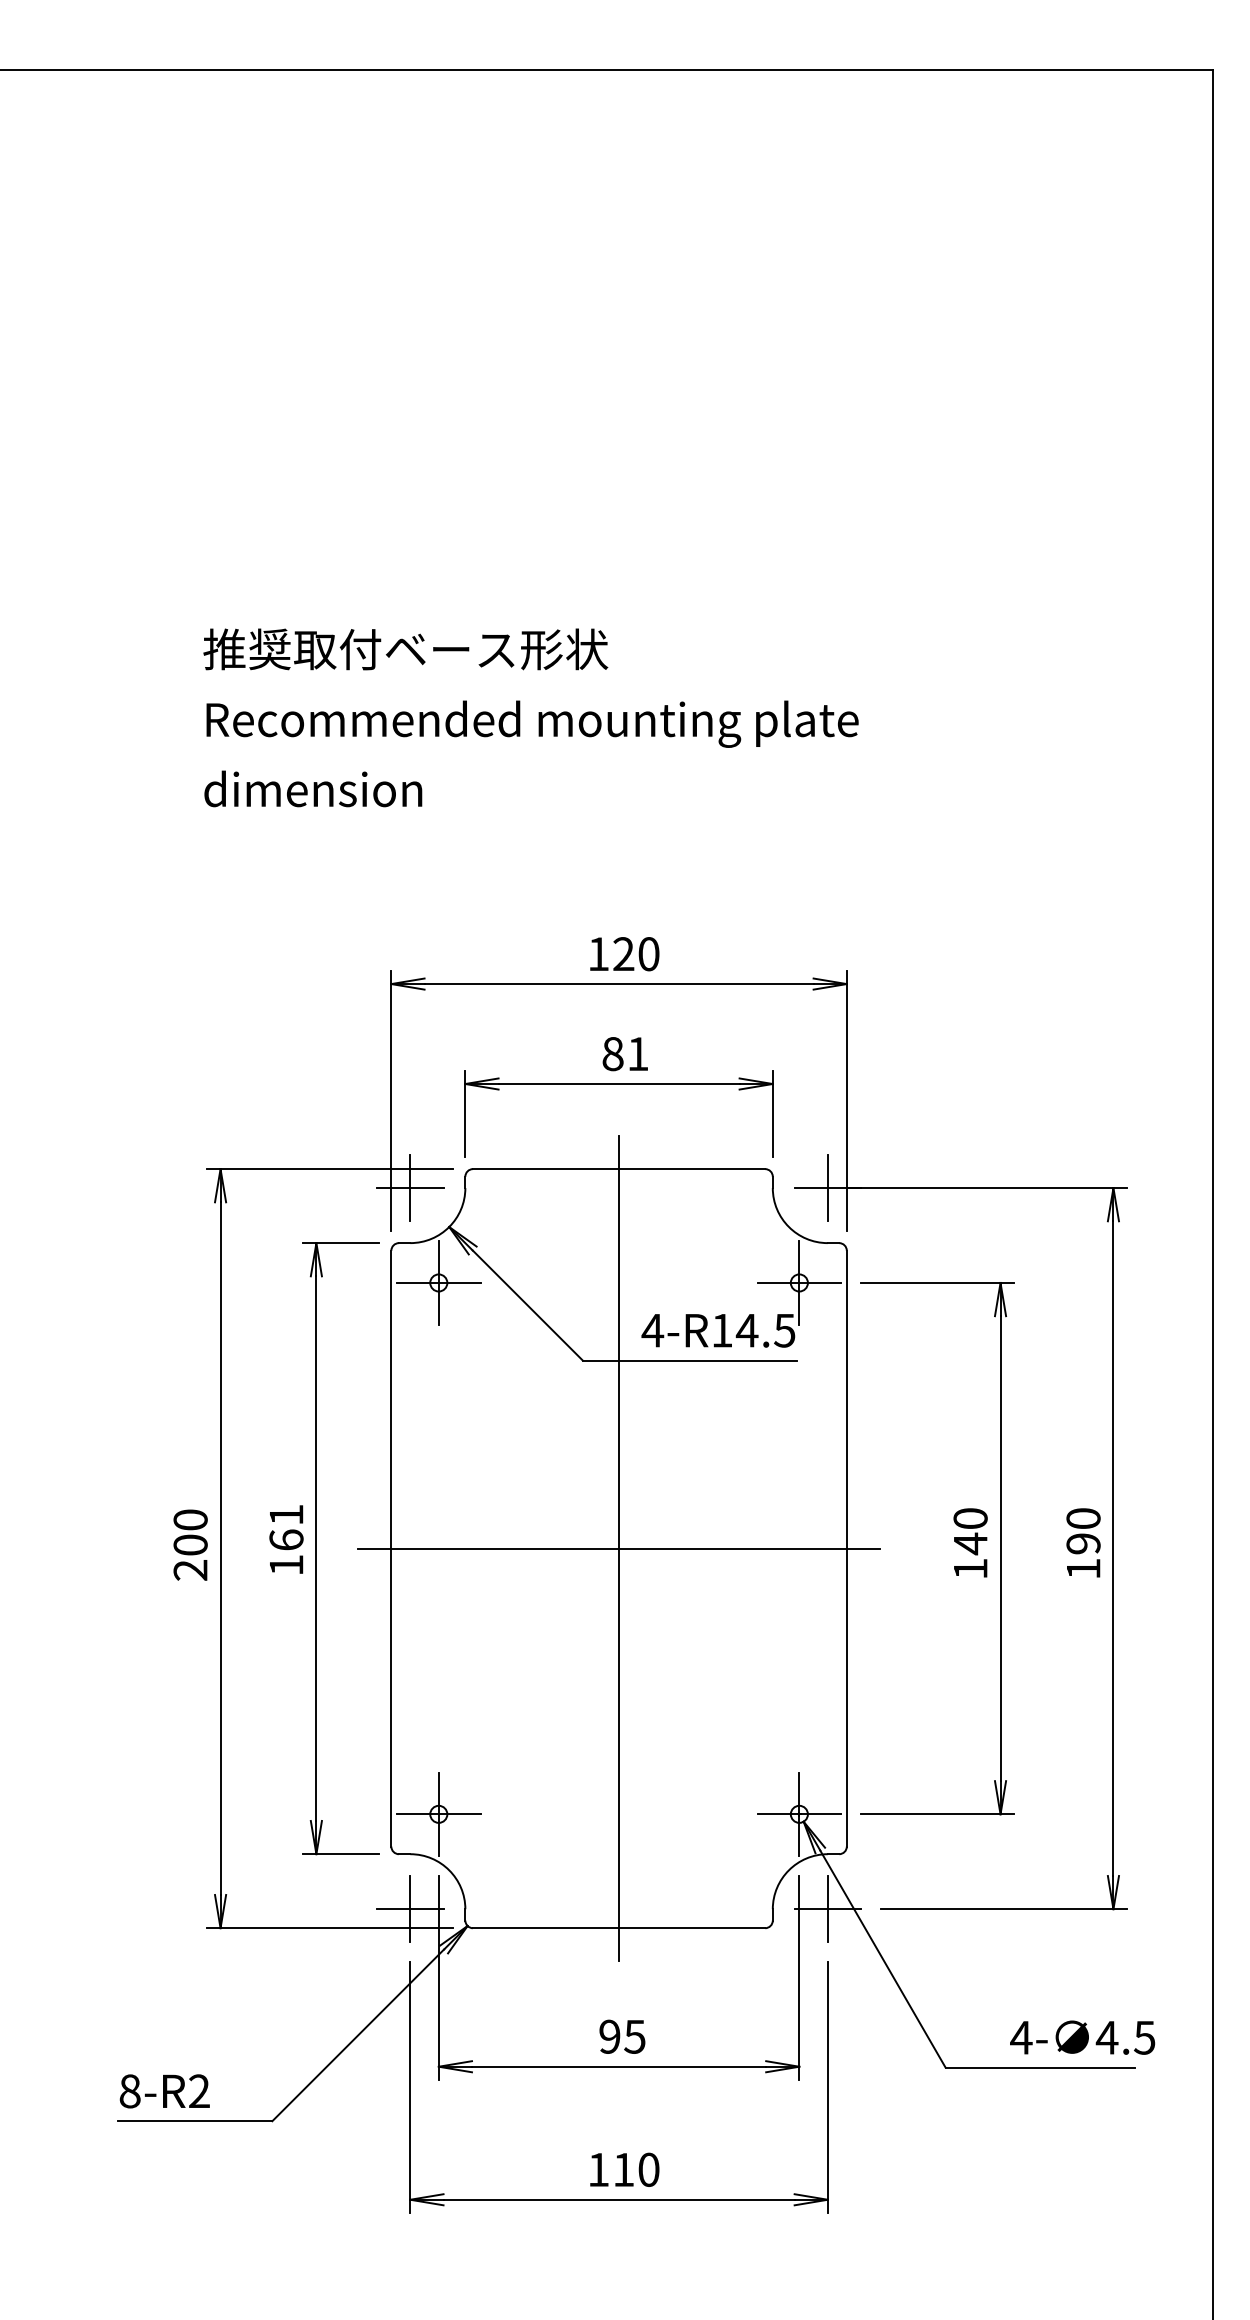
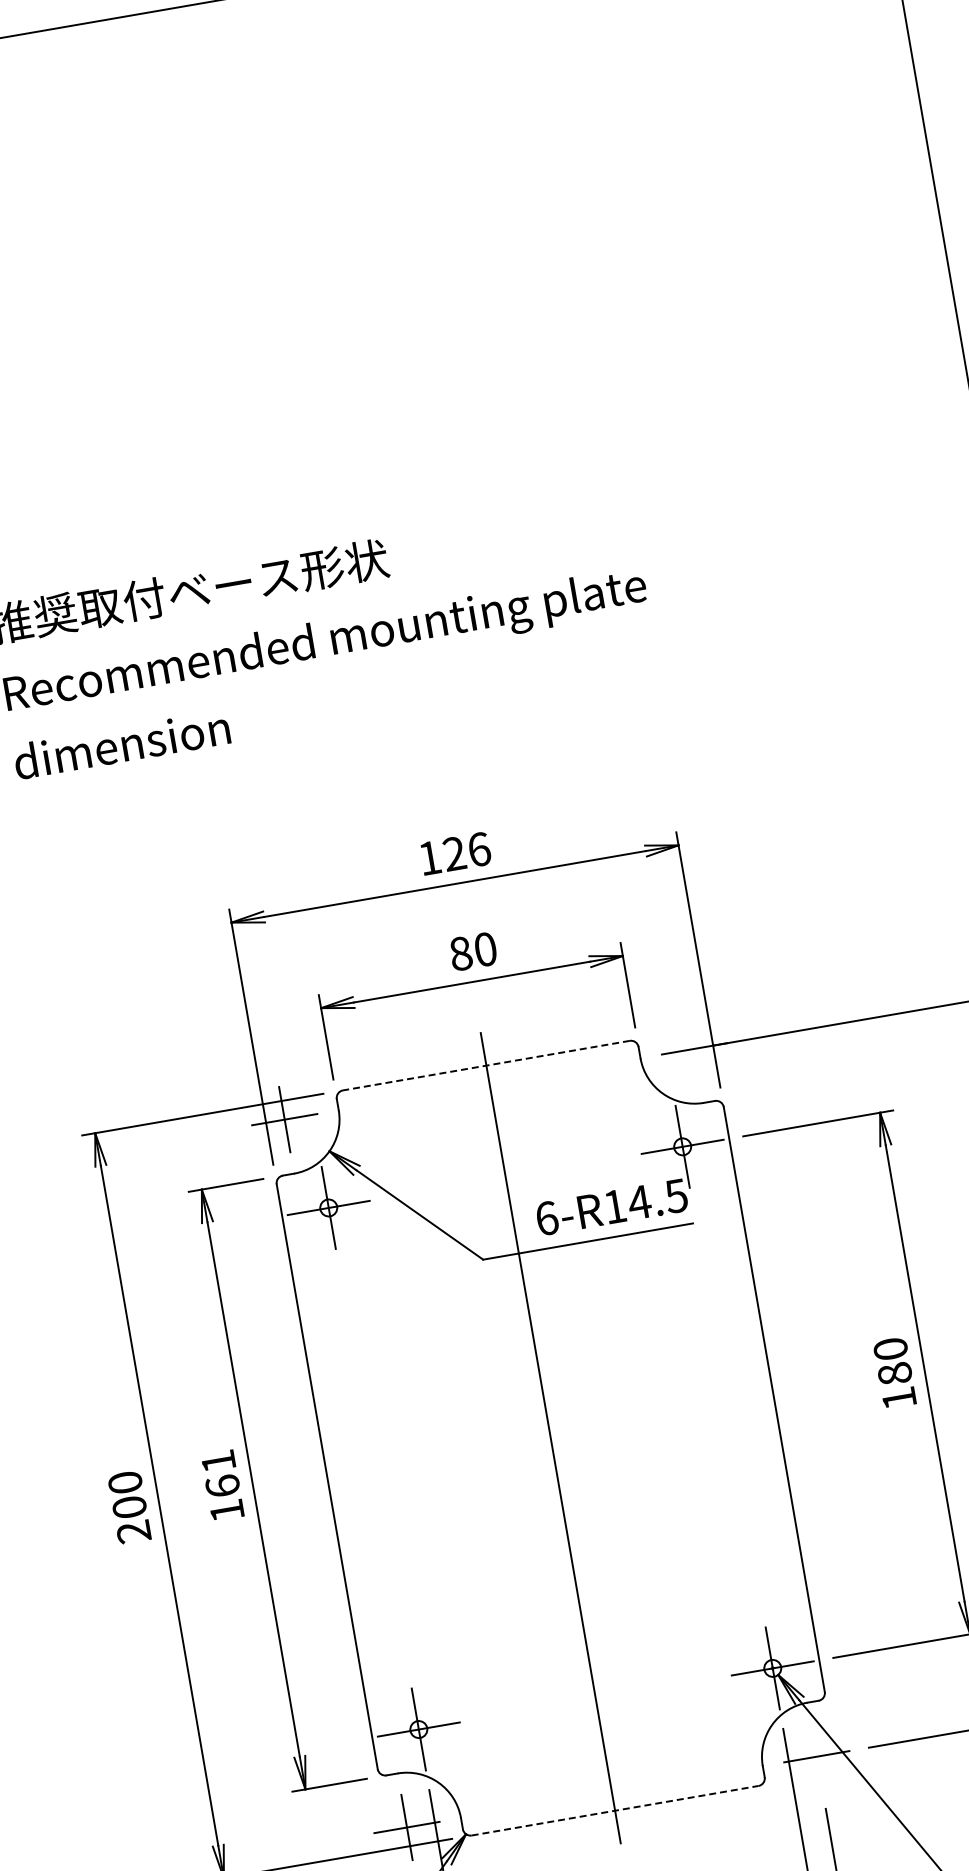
text: (648, 954) -> (478, 849), 120 -> 126
text: (638, 1054) -> (486, 949), 81 -> 80
line: (618, 1169) -> (485, 1066), solid -> dashed
line: (827, 1187) -> (694, 1048), removed
text: (652, 1330) -> (546, 1218), 4-R14.5 -> 6-R14.5
text: (970, 1543) -> (894, 1373), 140 -> 180
line: (619, 1548) -> (551, 1437), removed
line: (827, 1909) -> (816, 1757), removed
line: (619, 1928) -> (615, 1810), solid -> dashed

